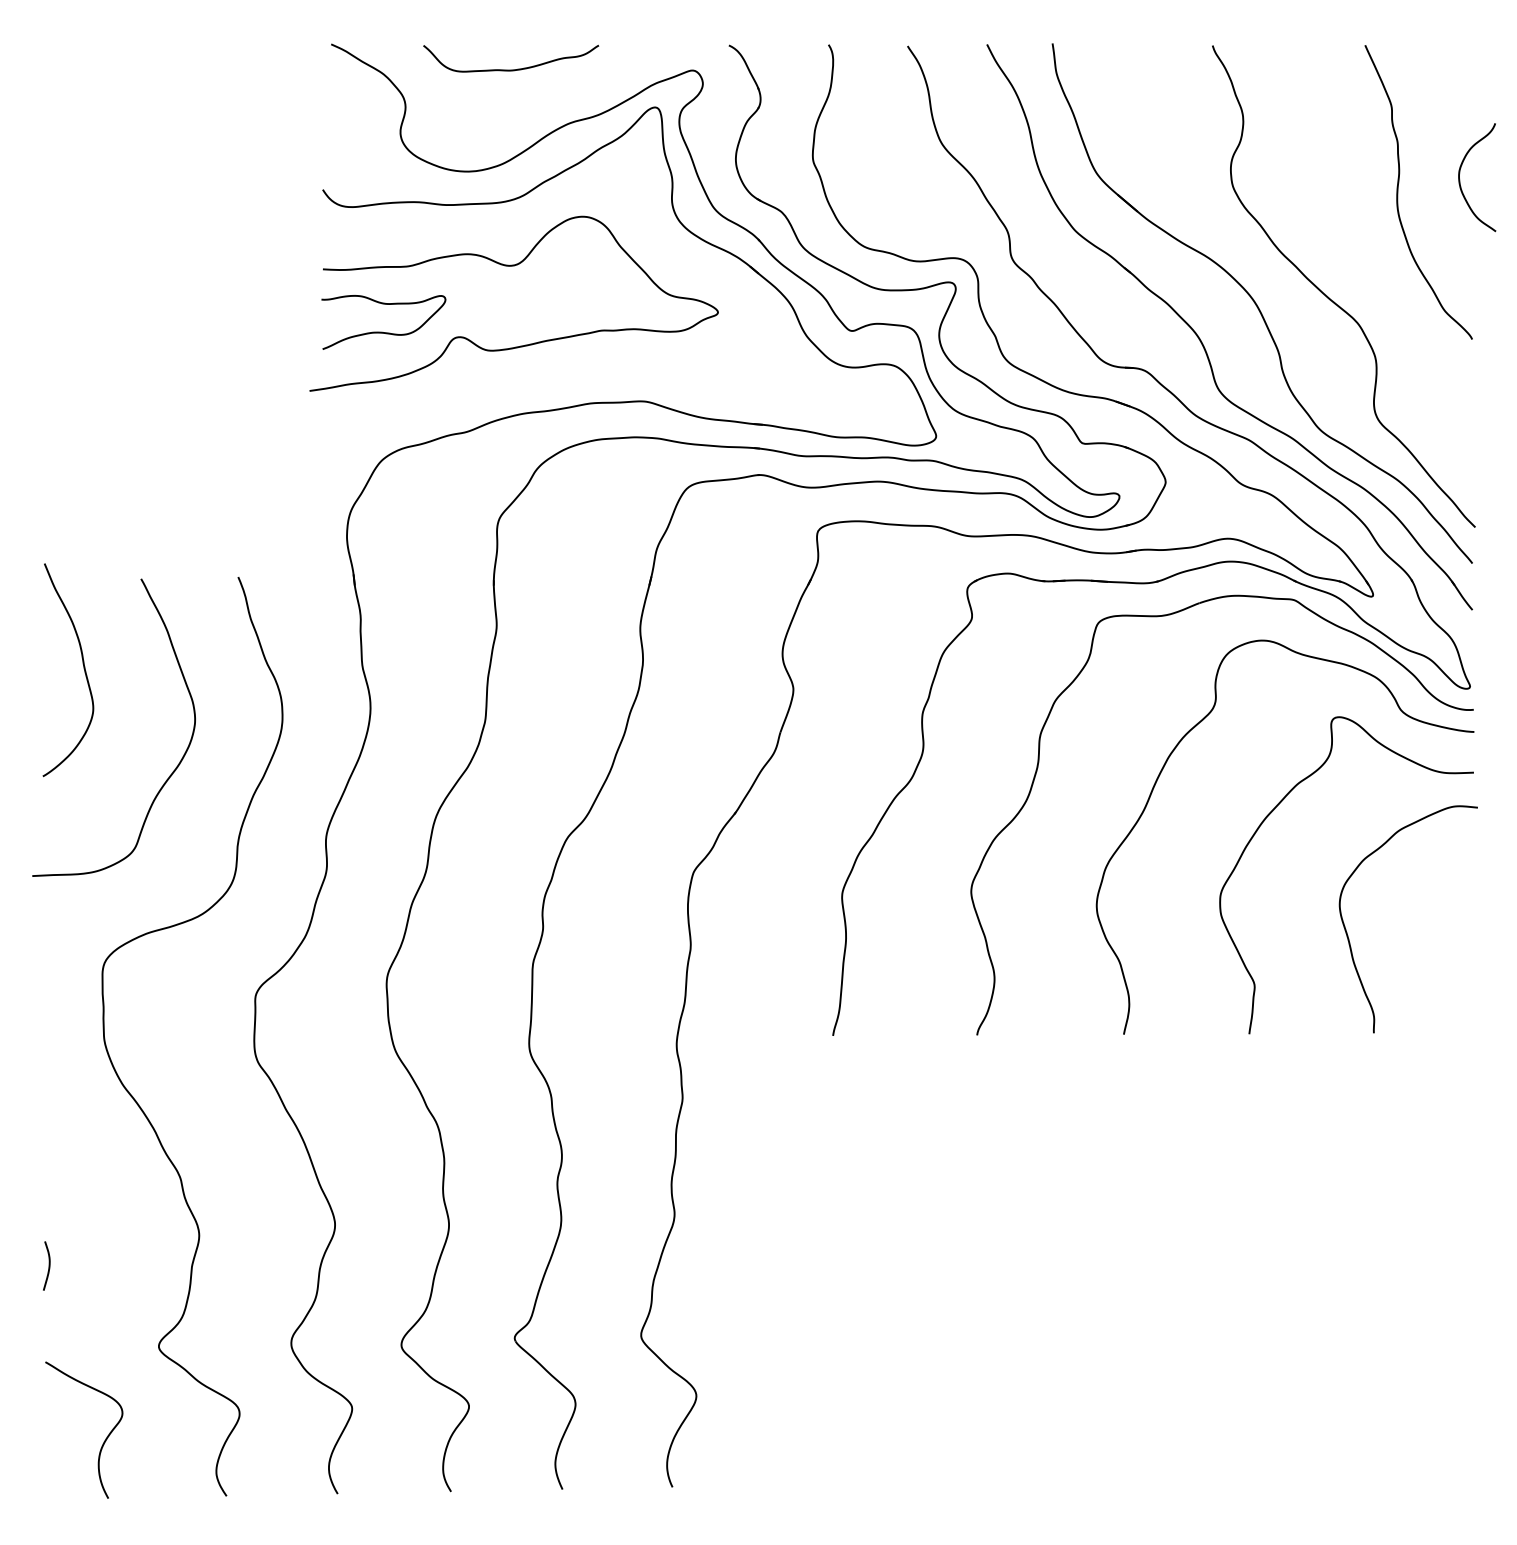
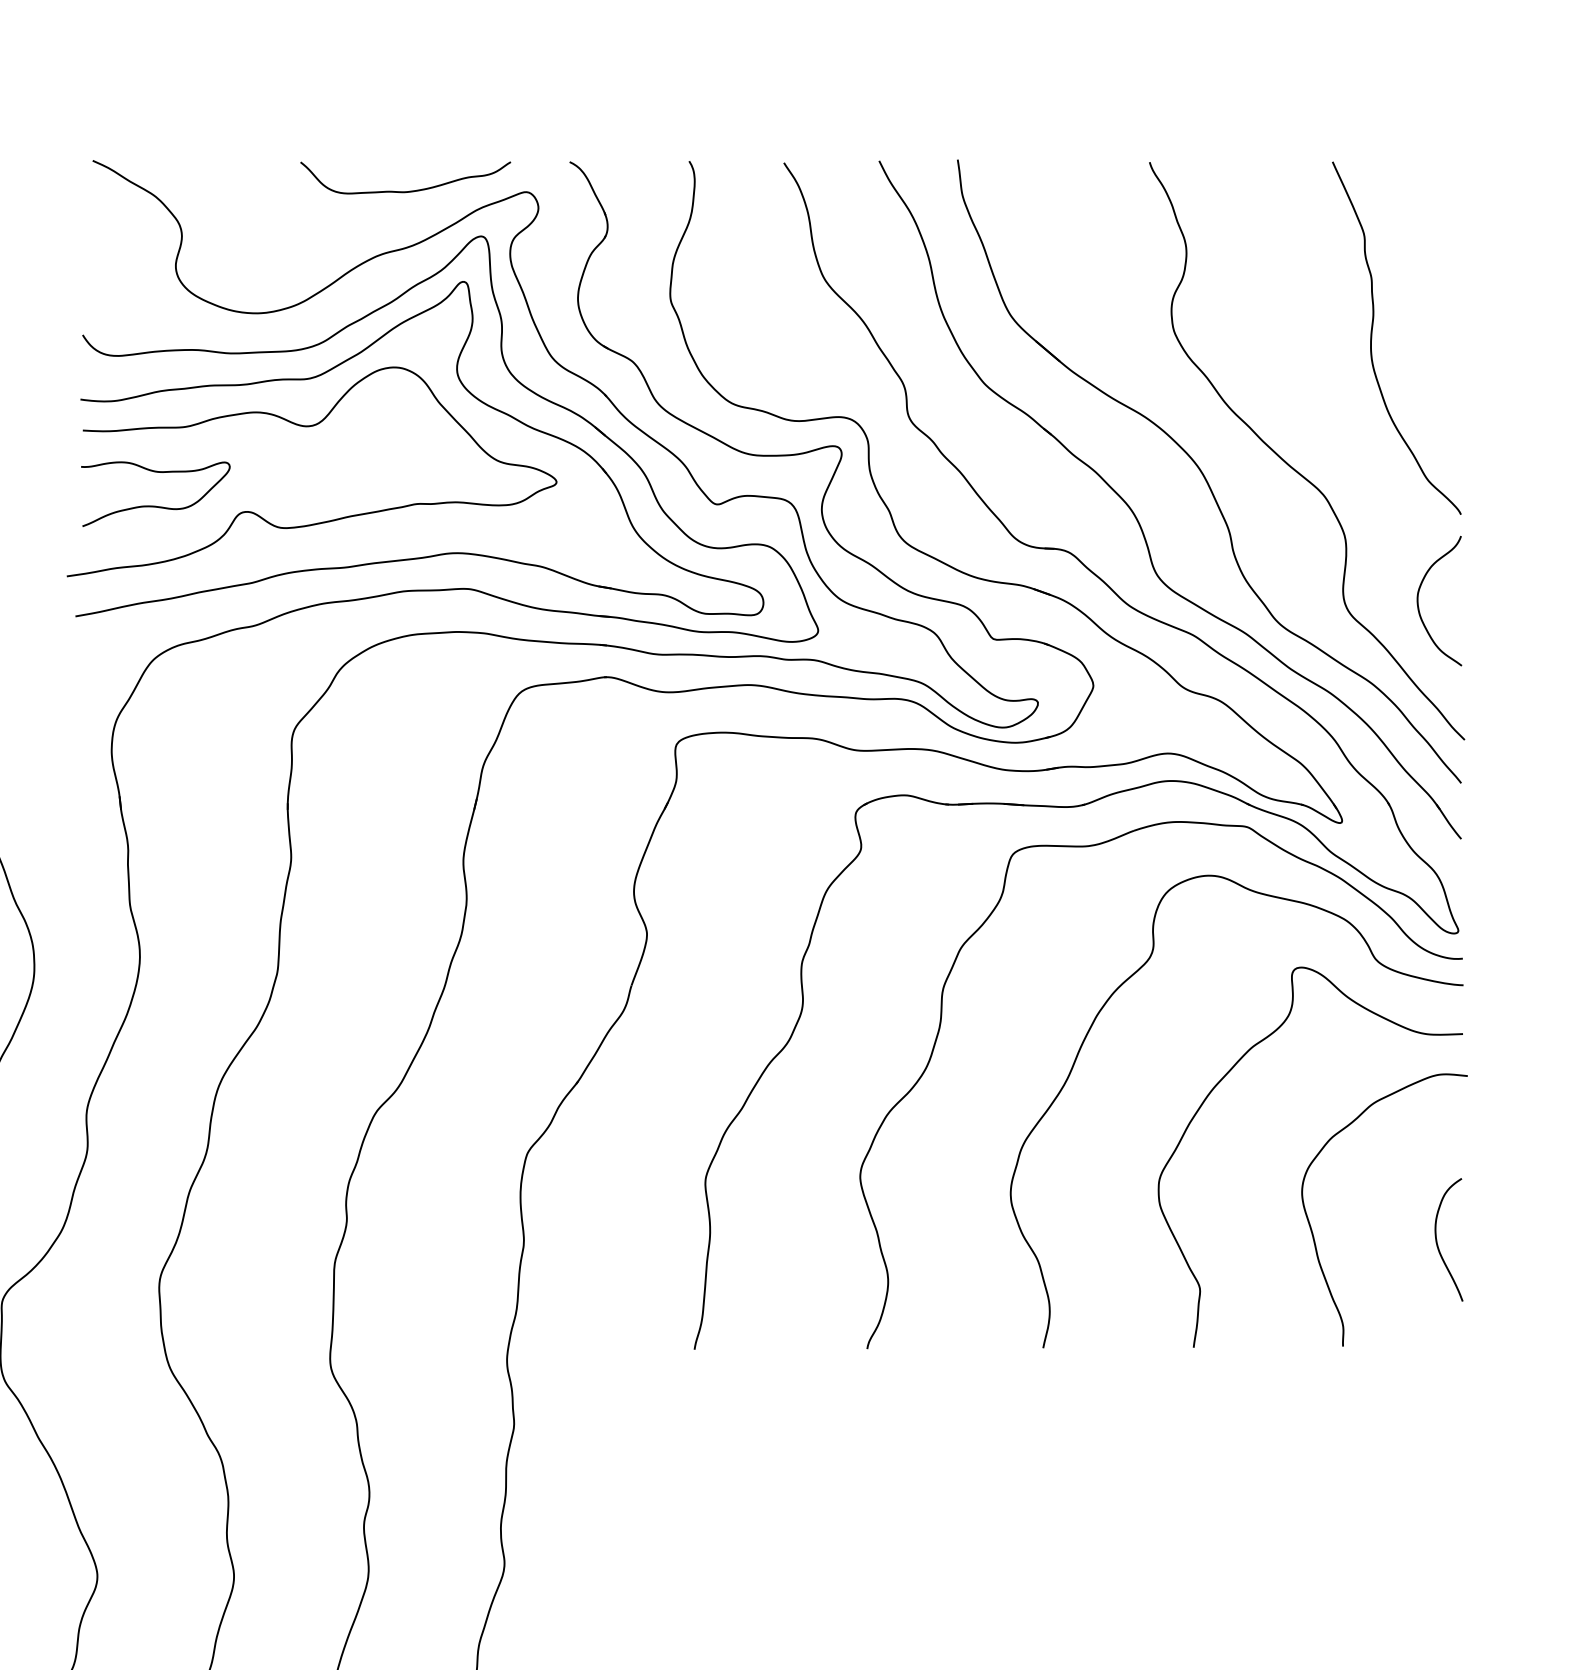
curve: (511, 69) -> (406, 190), moved
curve: (1460, 179) -> (1419, 603), moved
part: (647, 240) -> (472, 395), added
curve: (1453, 947) -> (1438, 1243), added

